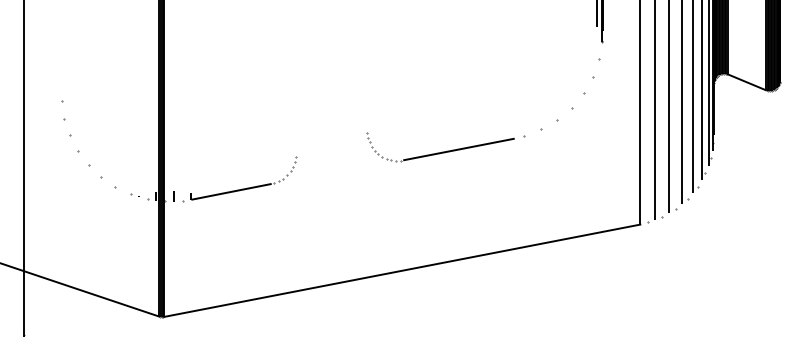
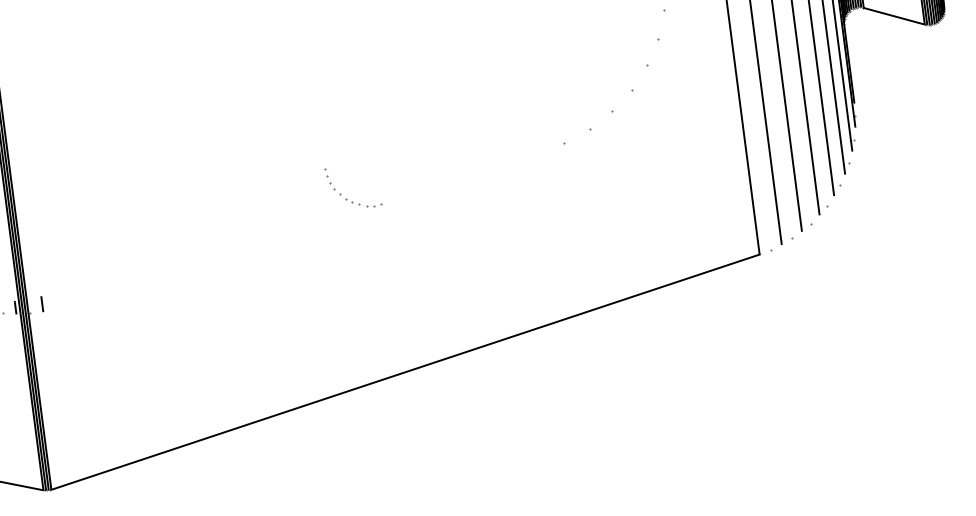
line: (458, 149) -> (467, 175), removed
part: (242, 188) -> (145, 278), removed

